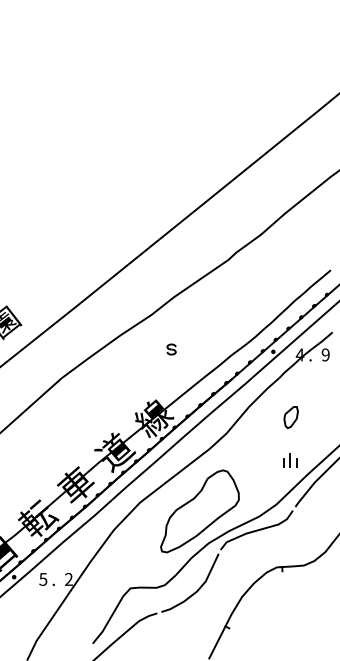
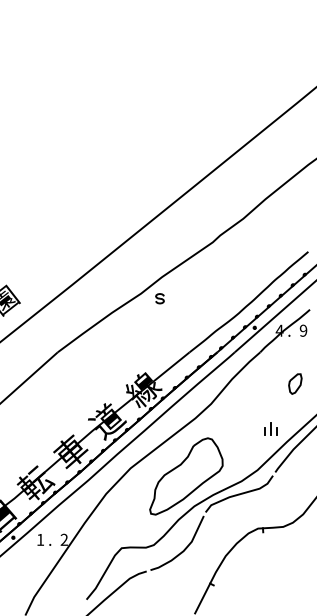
part: (171, 349) -> (159, 298), moved
part: (291, 416) -> (295, 383), moved
text: (43, 579) -> (40, 539), 5 -> 1

